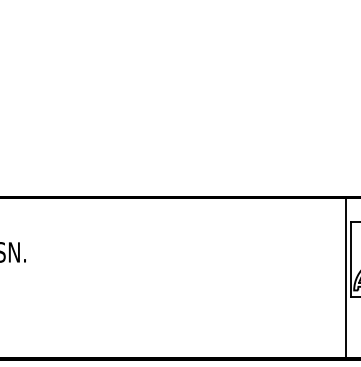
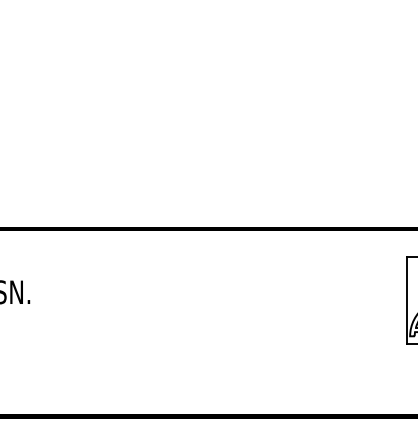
line: (345, 278) -> (400, 322), removed

